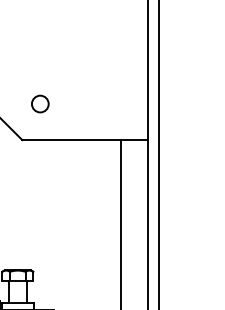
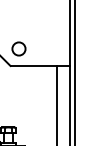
circle: (39, 103) -> (18, 48), size x1.67

